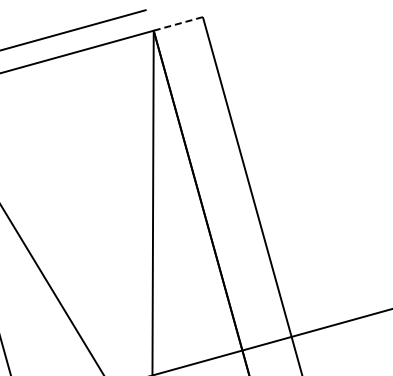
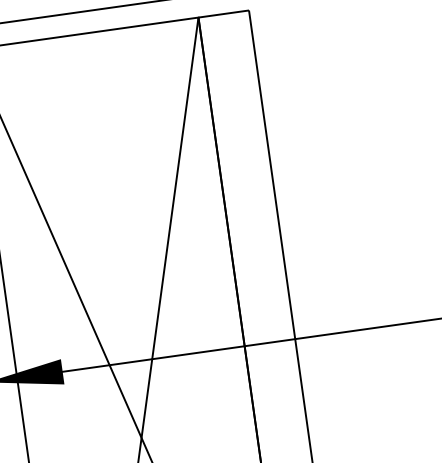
line: (178, 24) -> (223, 14), dashed -> solid

